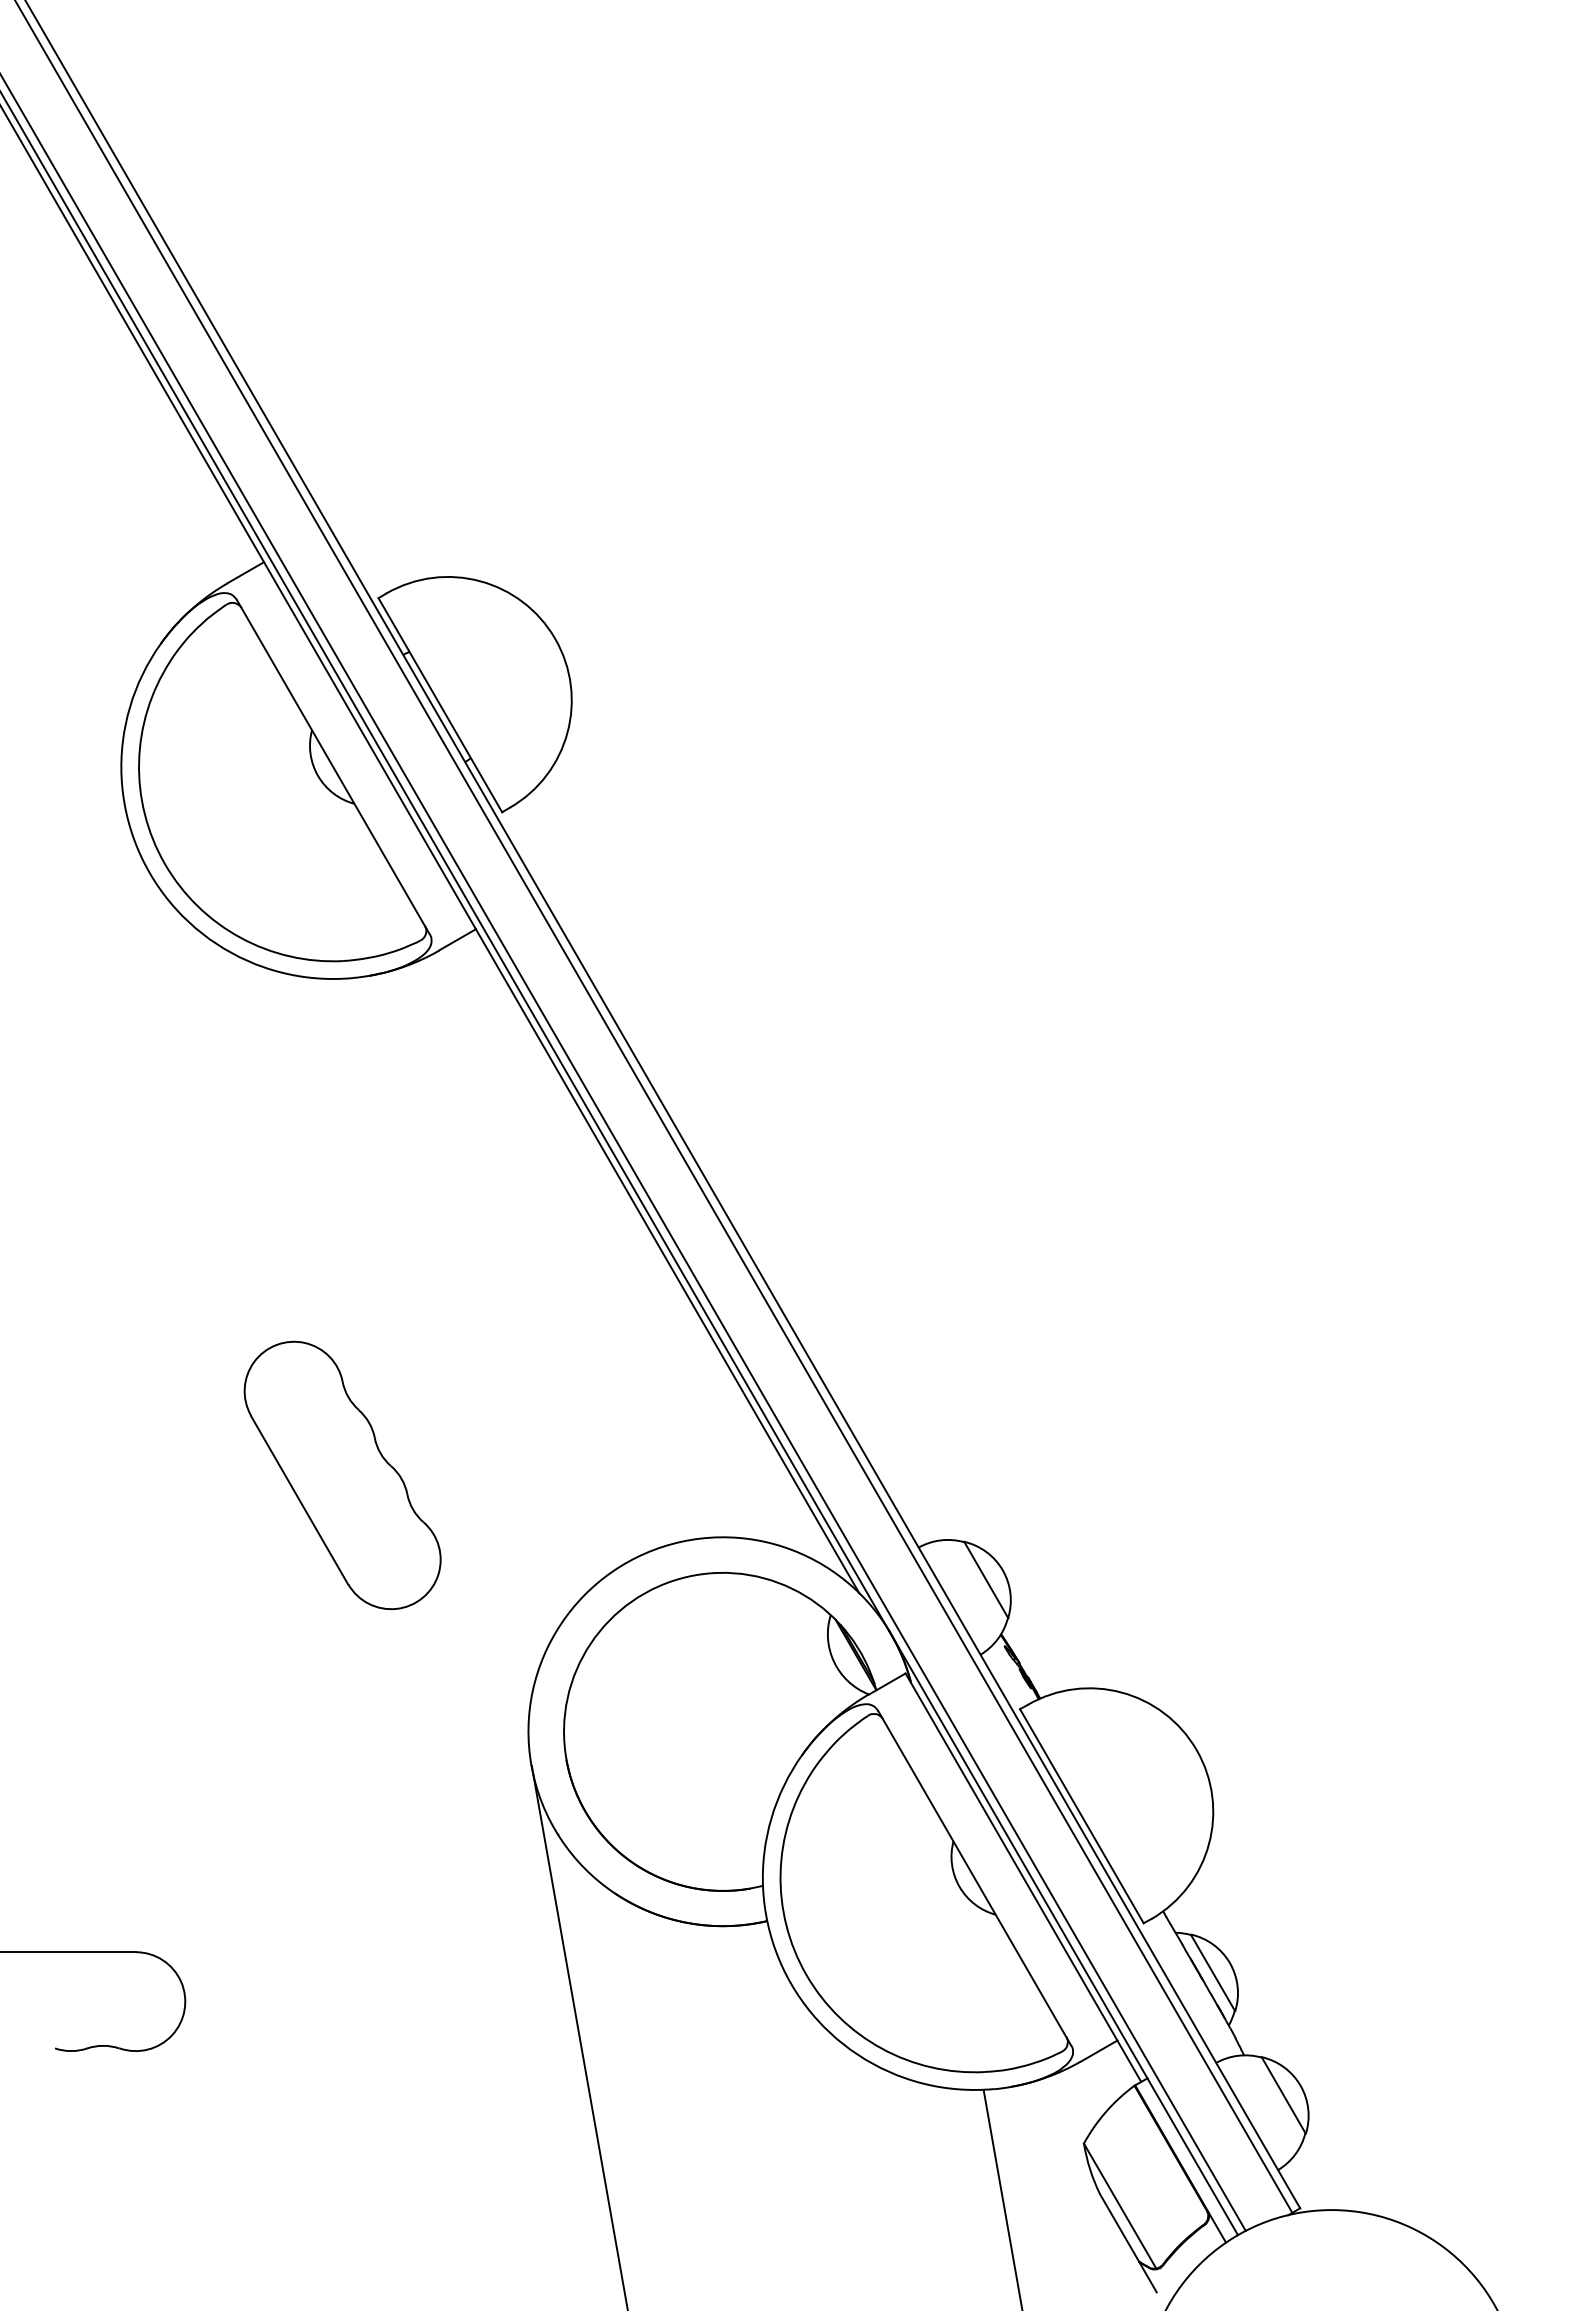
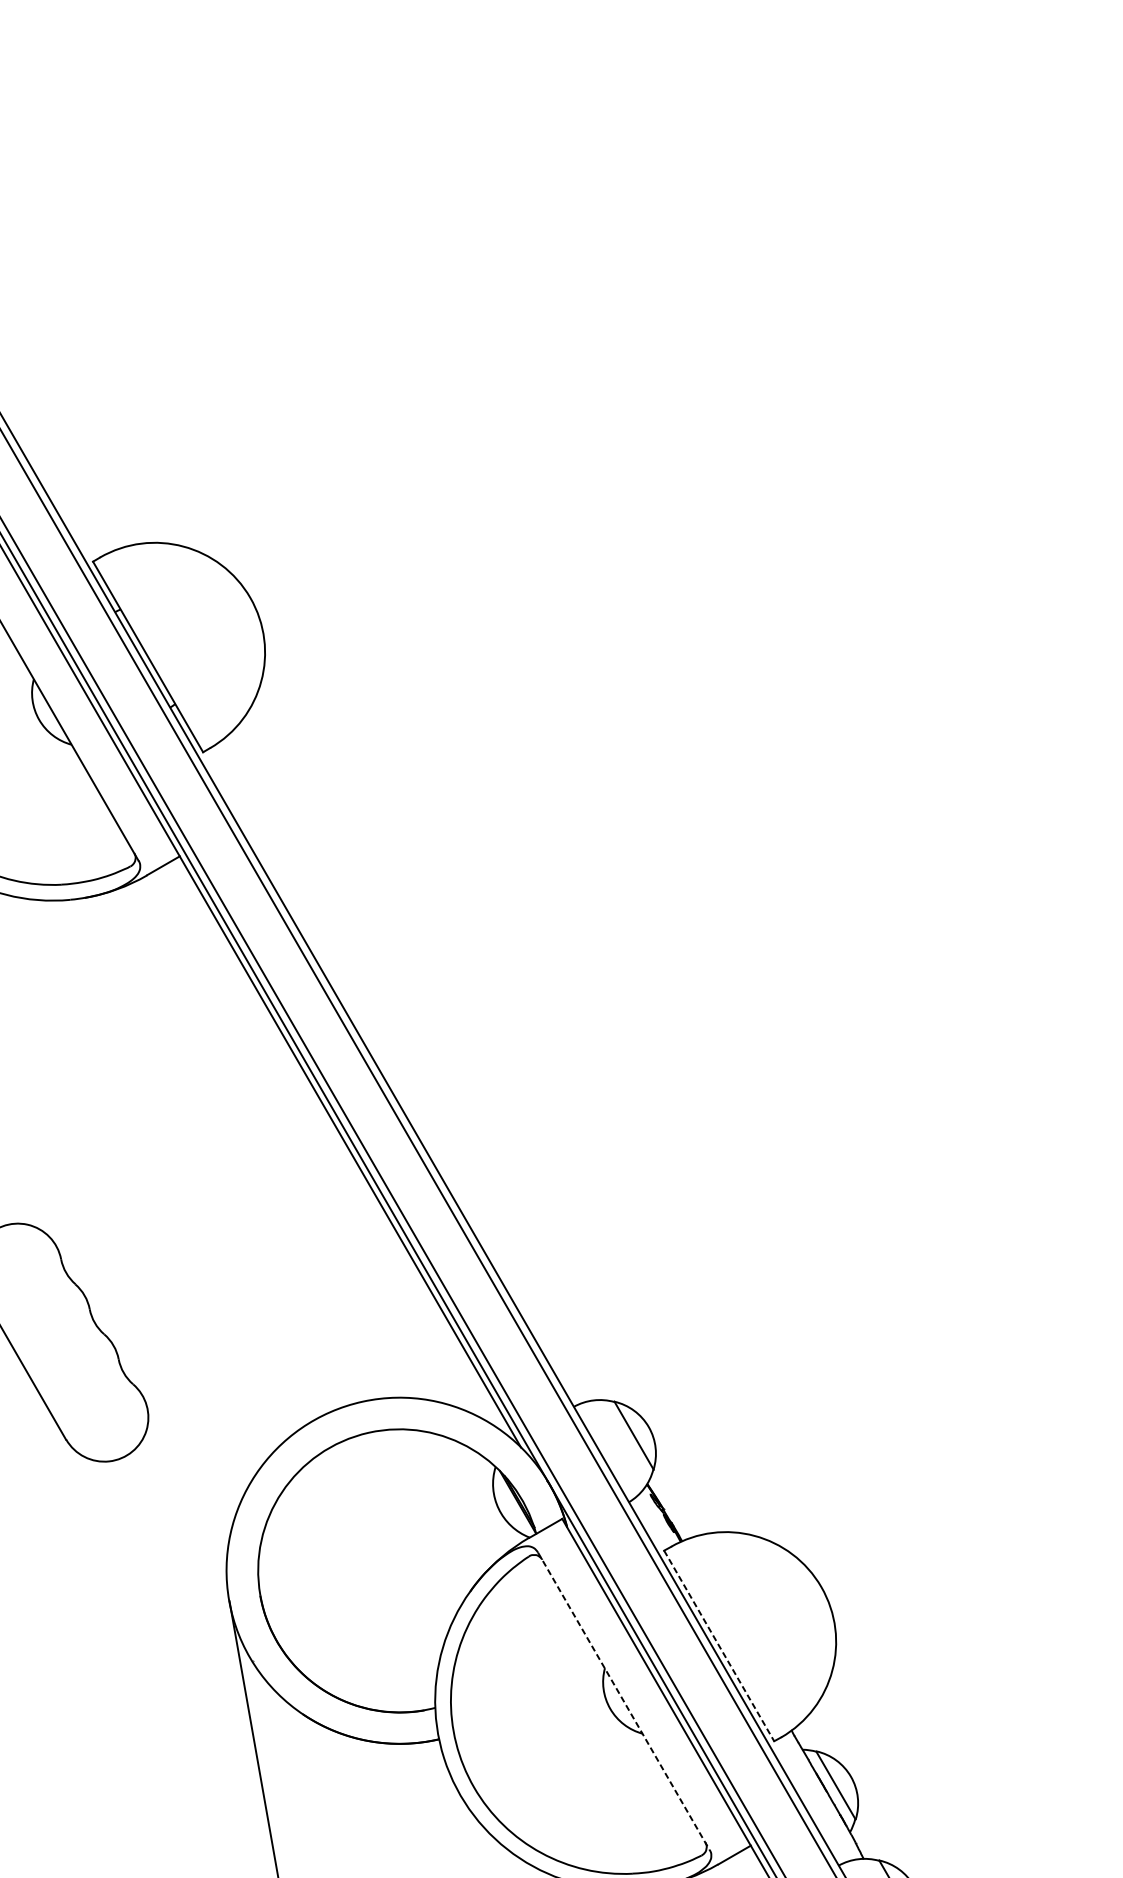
line: (1081, 1816) -> (718, 1646), solid -> dashed
line: (974, 1878) -> (623, 1701), solid -> dashed

